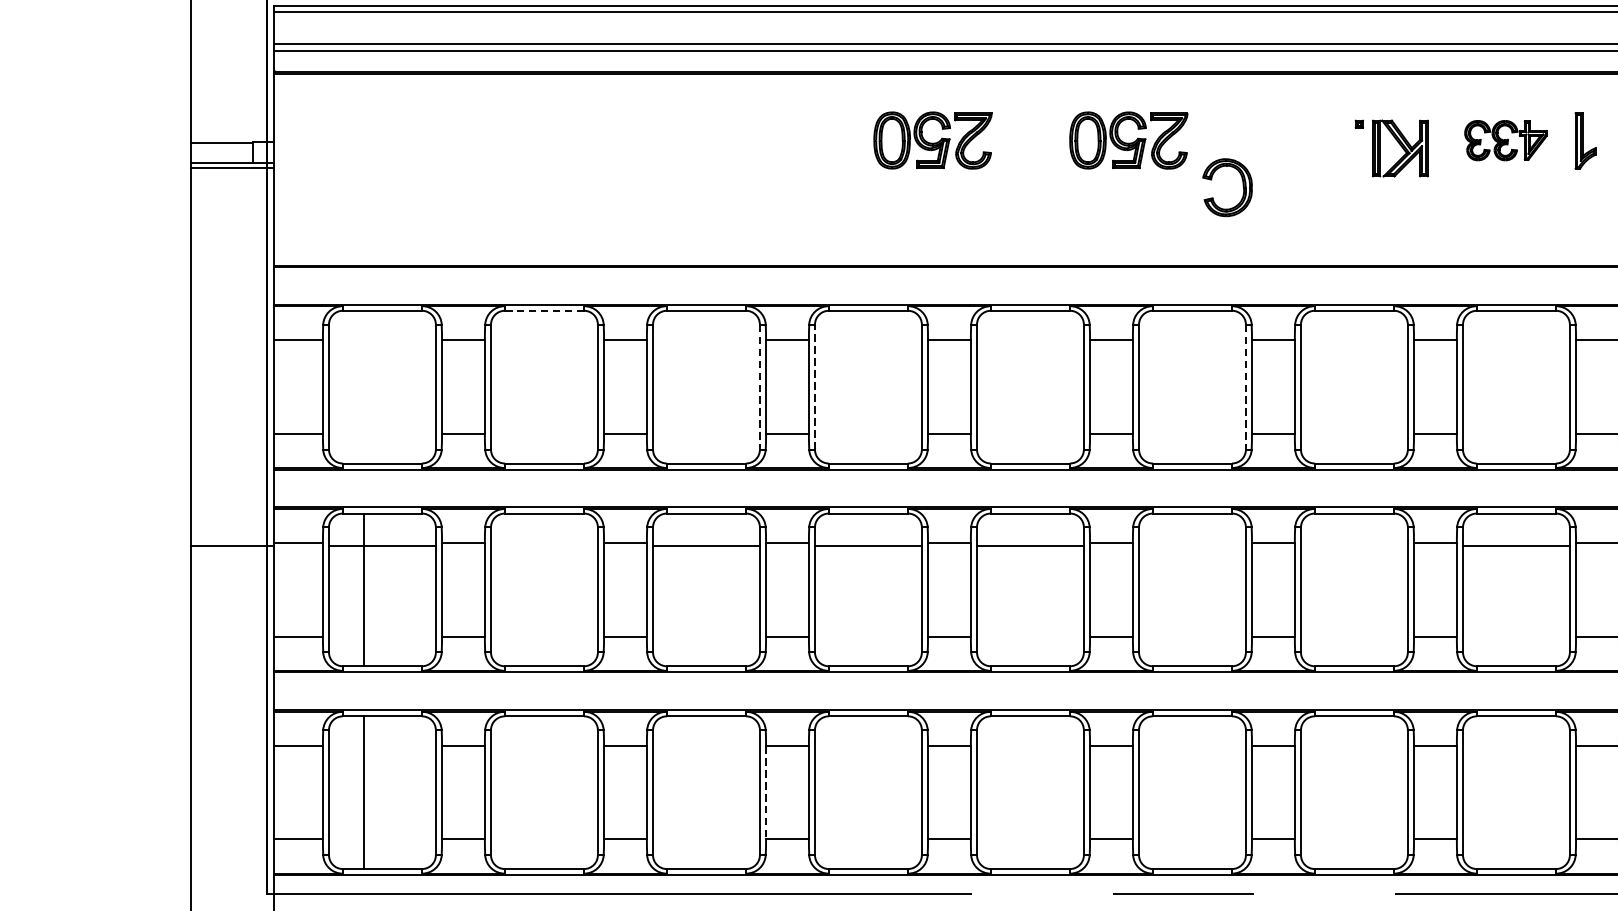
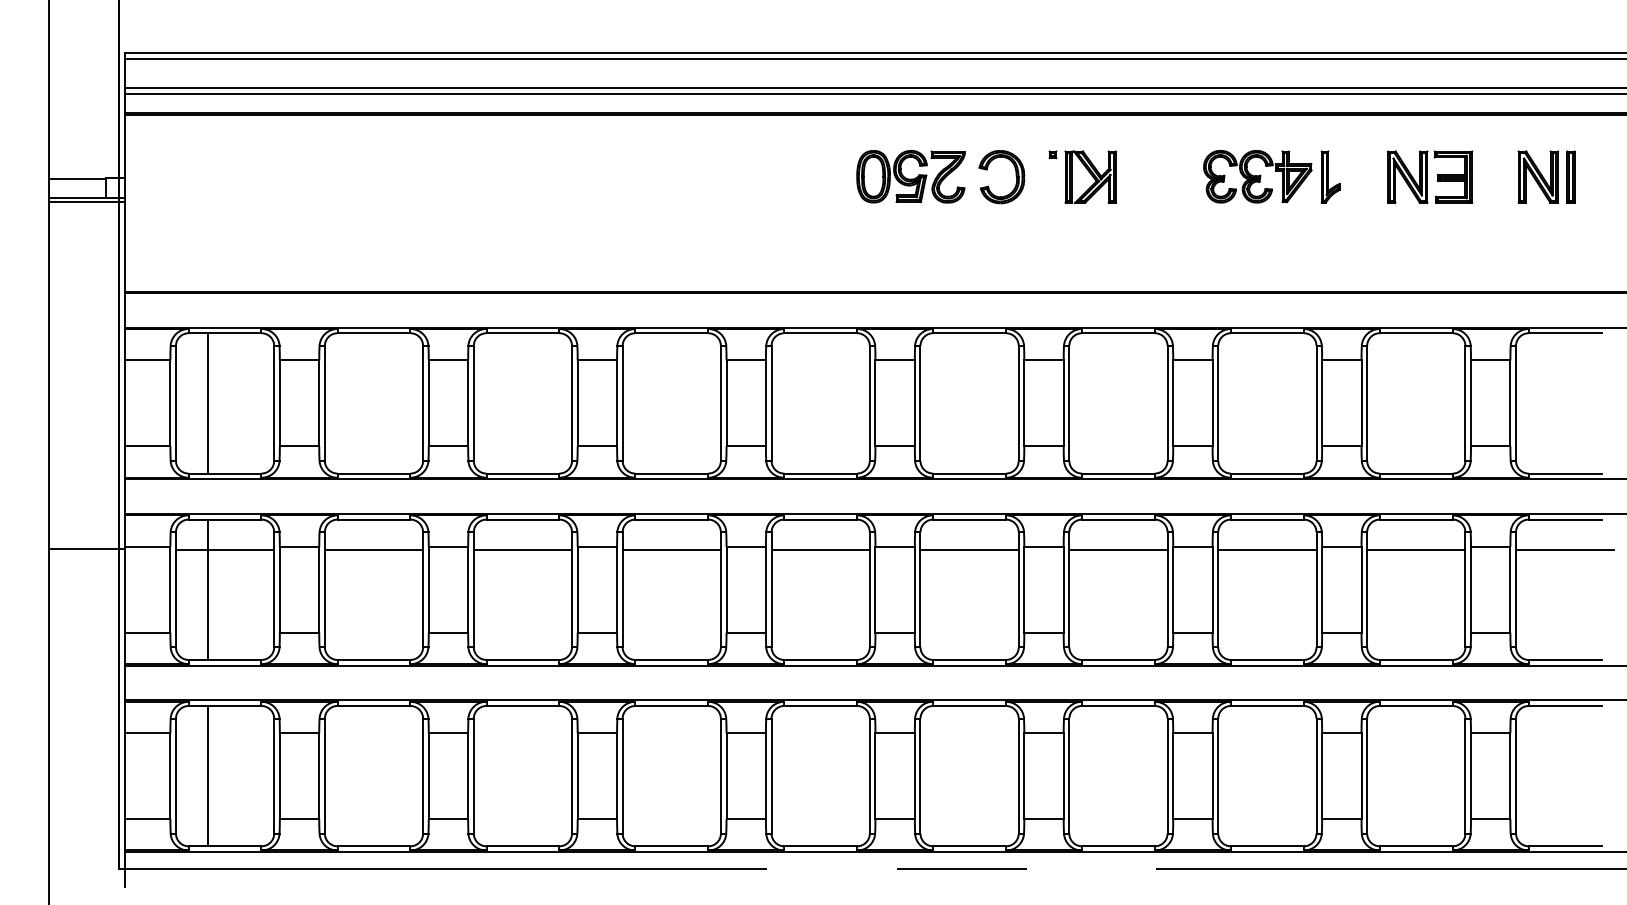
part: (932, 140) -> (730, 176), removed
part: (1505, 140) -> (1257, 176), size x1.43
part: (1391, 147) -> (1082, 176), moved
part: (1242, 187) -> (1015, 176), moved
line: (544, 311) -> (374, 333), dashed -> solid
line: (814, 386) -> (622, 402), dashed -> solid
line: (364, 387) -> (208, 403), added
line: (760, 387) -> (572, 403), dashed -> solid
line: (1245, 387) -> (1018, 403), dashed -> solid
line: (543, 546) -> (373, 549), added
line: (1192, 546) -> (969, 549), added
line: (1354, 546) -> (1118, 549), added
line: (765, 793) -> (577, 776), dashed -> solid

